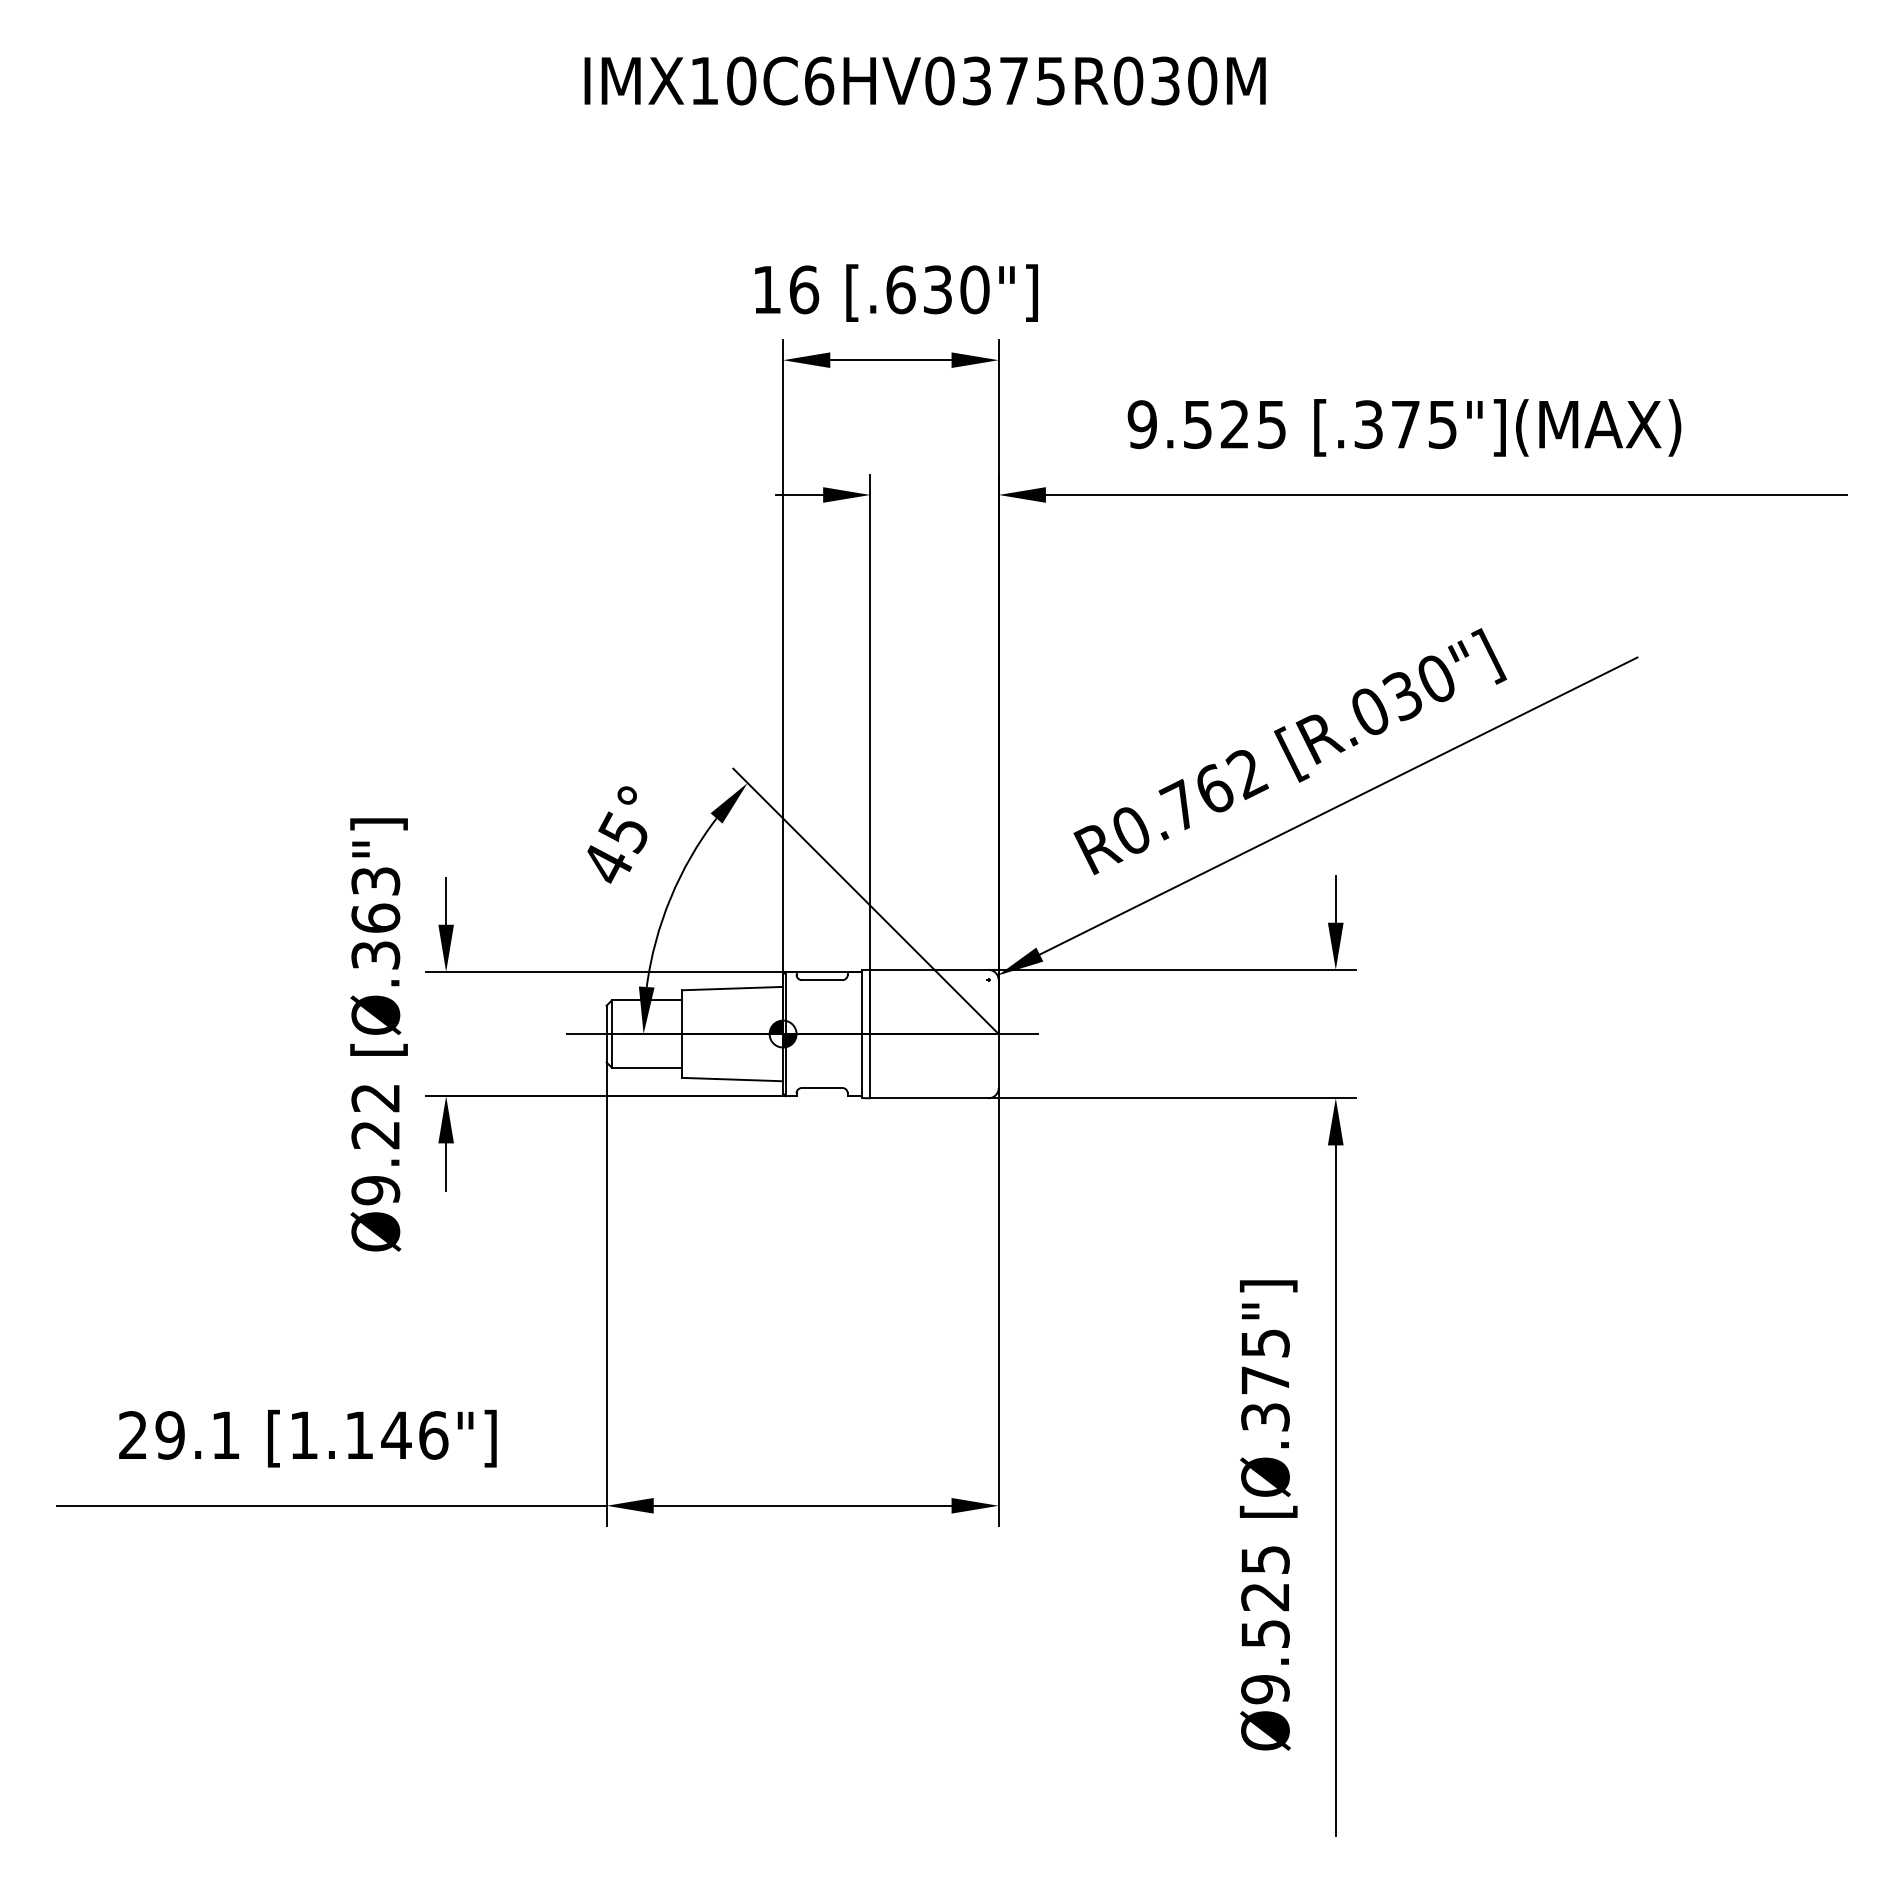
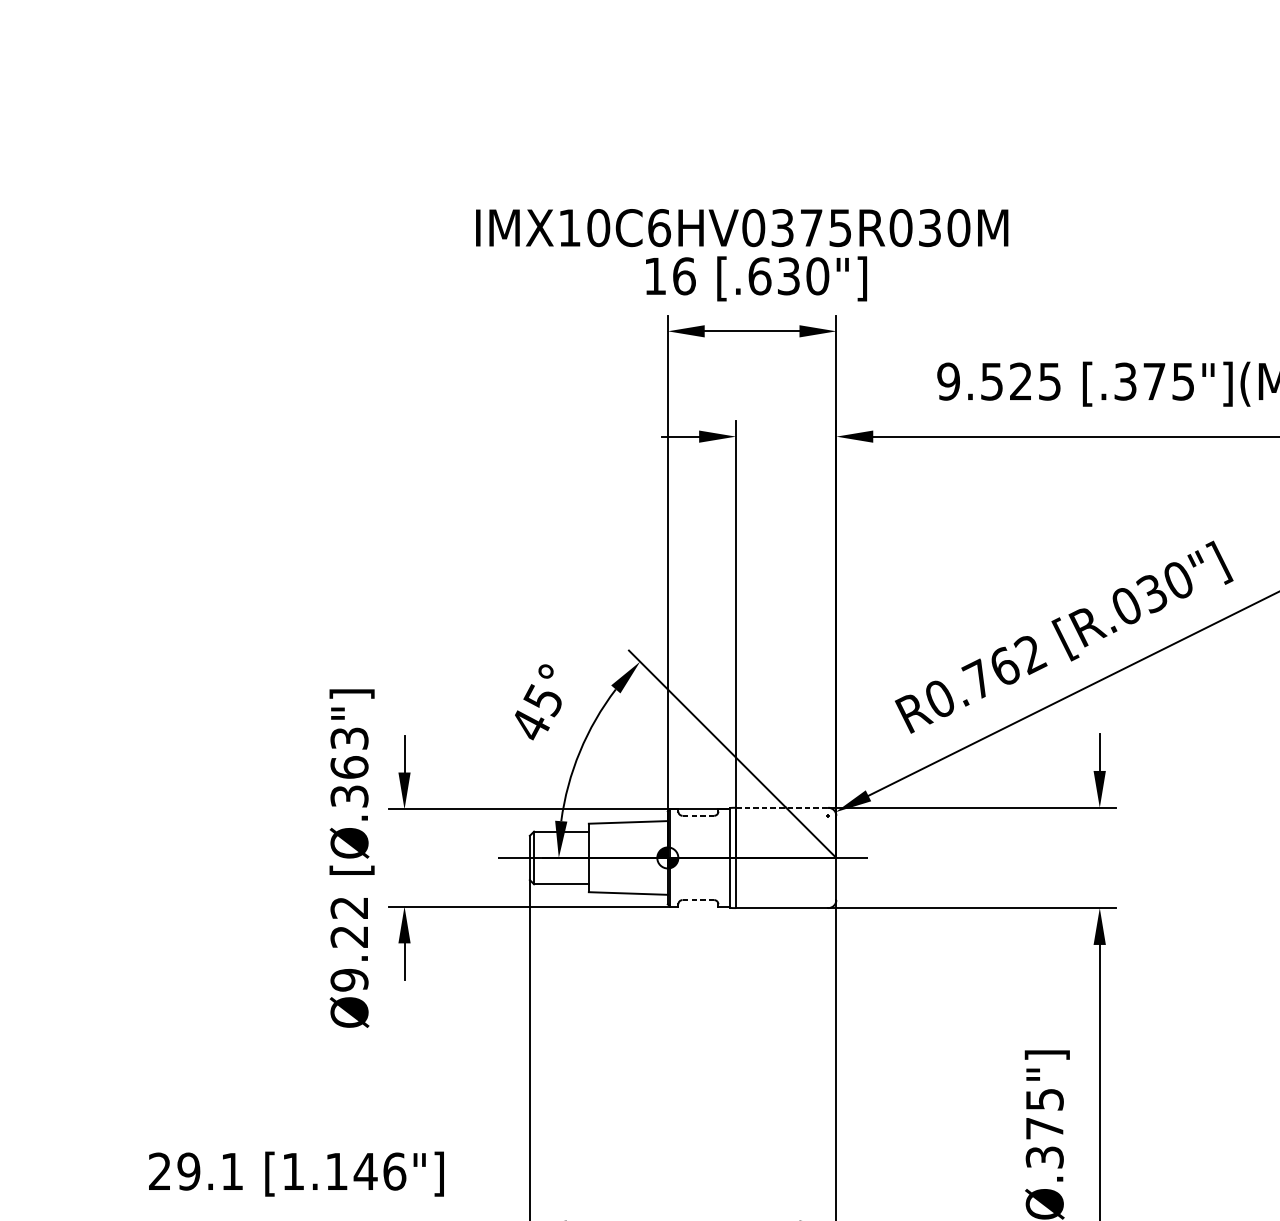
text: (924, 80) -> (741, 227), moved
line: (929, 969) -> (782, 807), solid -> dashed
line: (821, 980) -> (697, 816), solid -> dashed
line: (821, 1088) -> (697, 900), solid -> dashed

